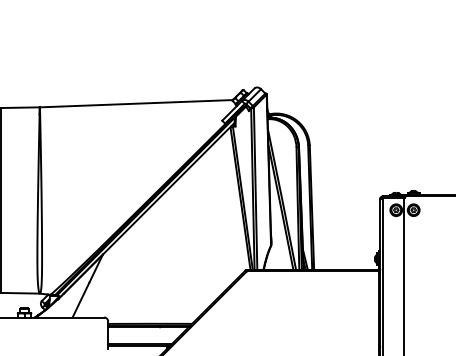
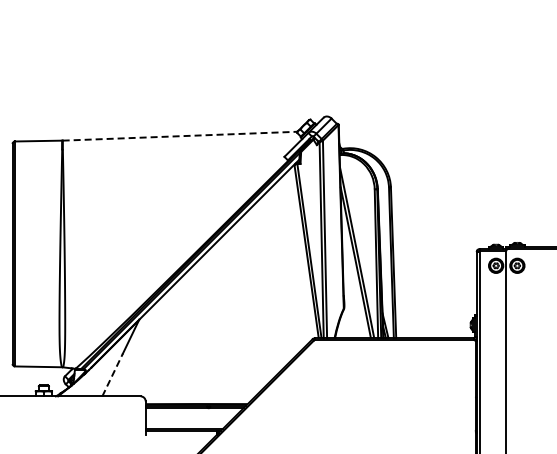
line: (136, 103) -> (180, 136), solid -> dashed
line: (80, 300) -> (112, 375), solid -> dashed

